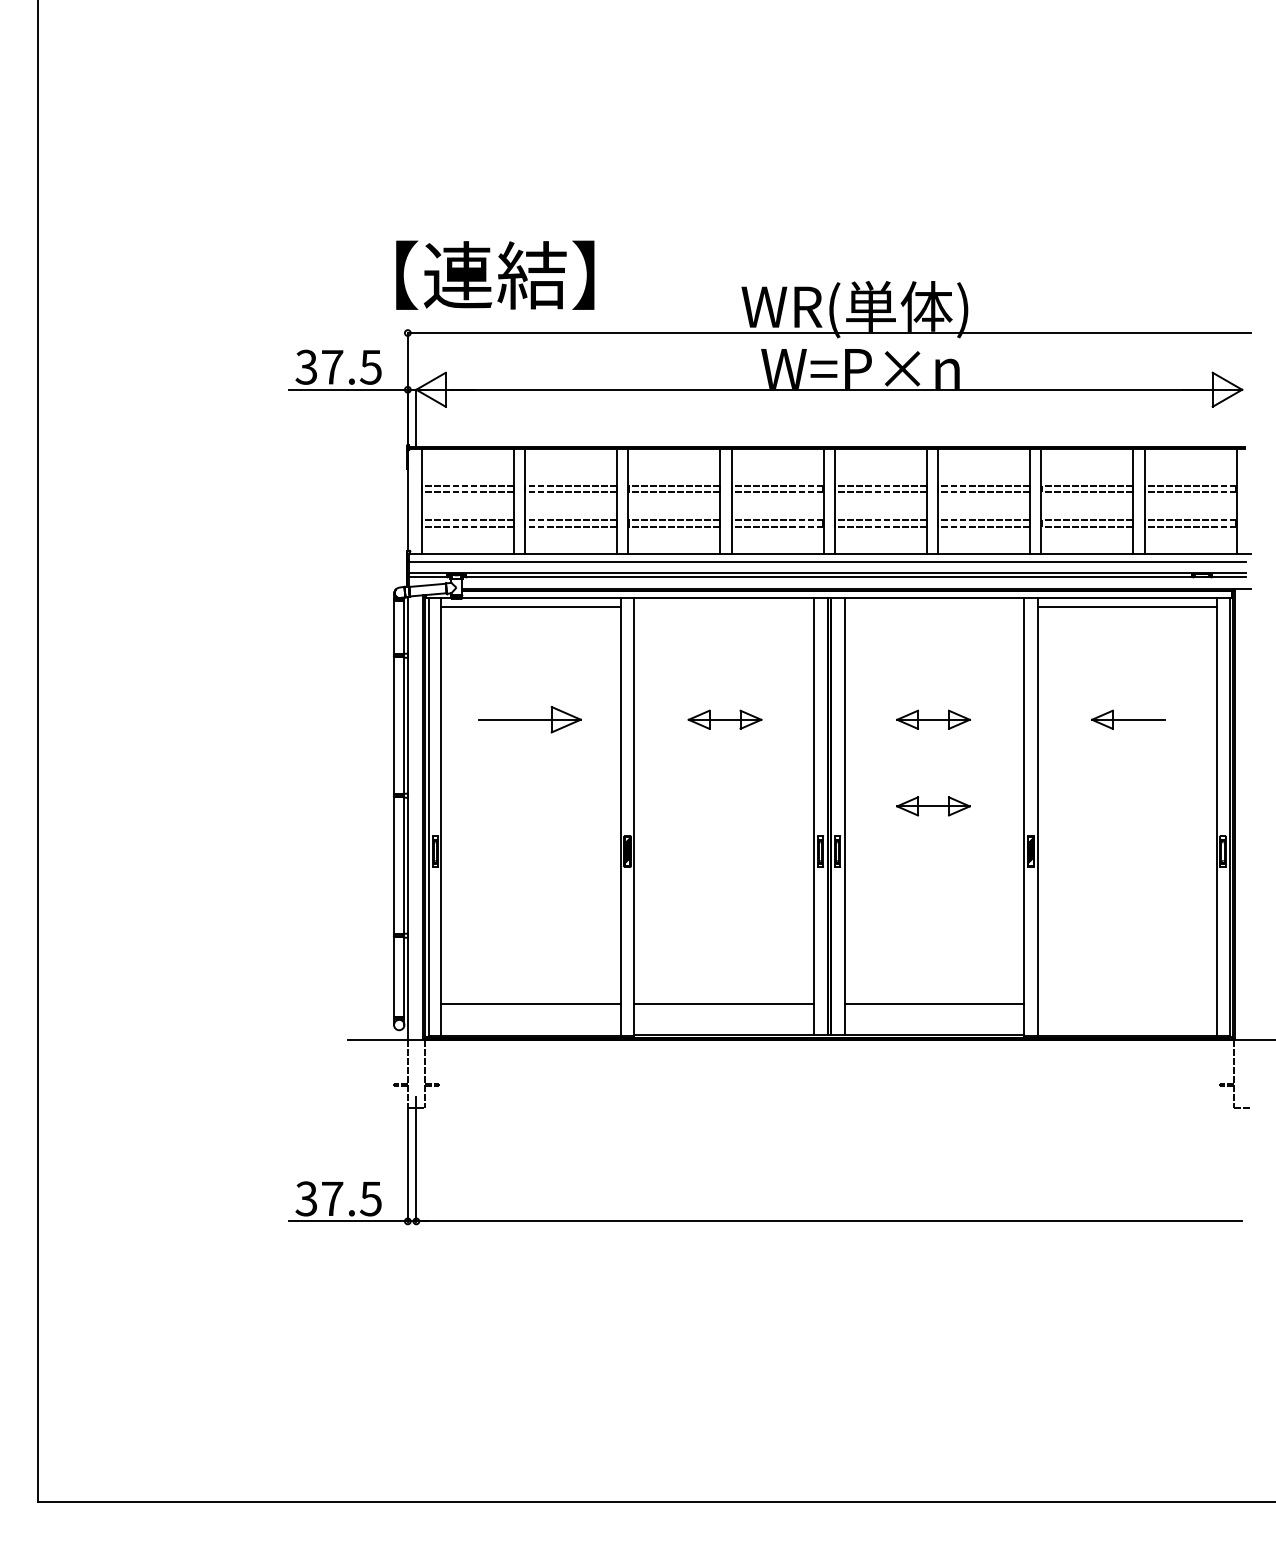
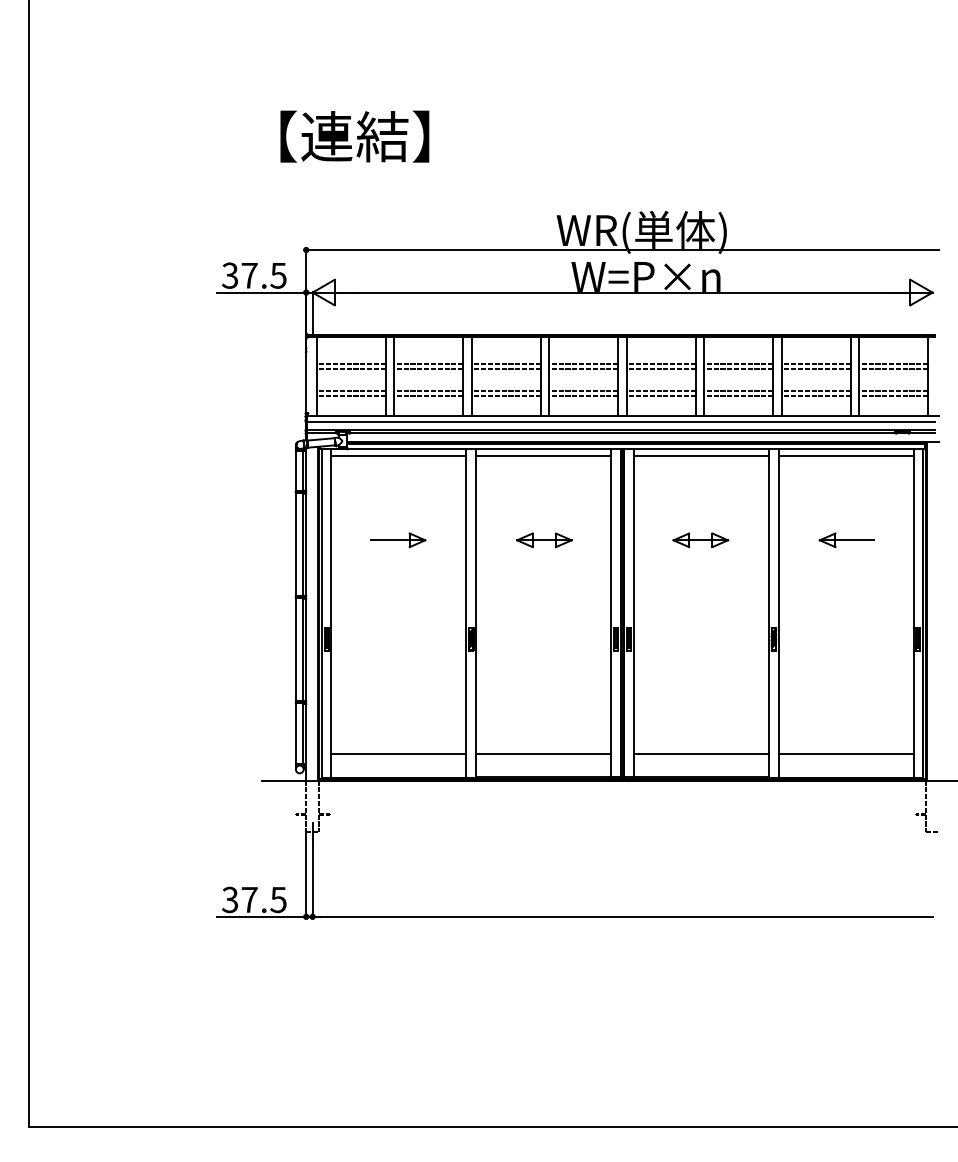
text: (494, 275) -> (354, 136), moved
line: (723, 606) -> (543, 455), added
line: (934, 606) -> (701, 455), added
part: (530, 720) -> (398, 540), size x0.71
part: (933, 806) -> (700, 605), removed
line: (1127, 1003) -> (846, 753), added

